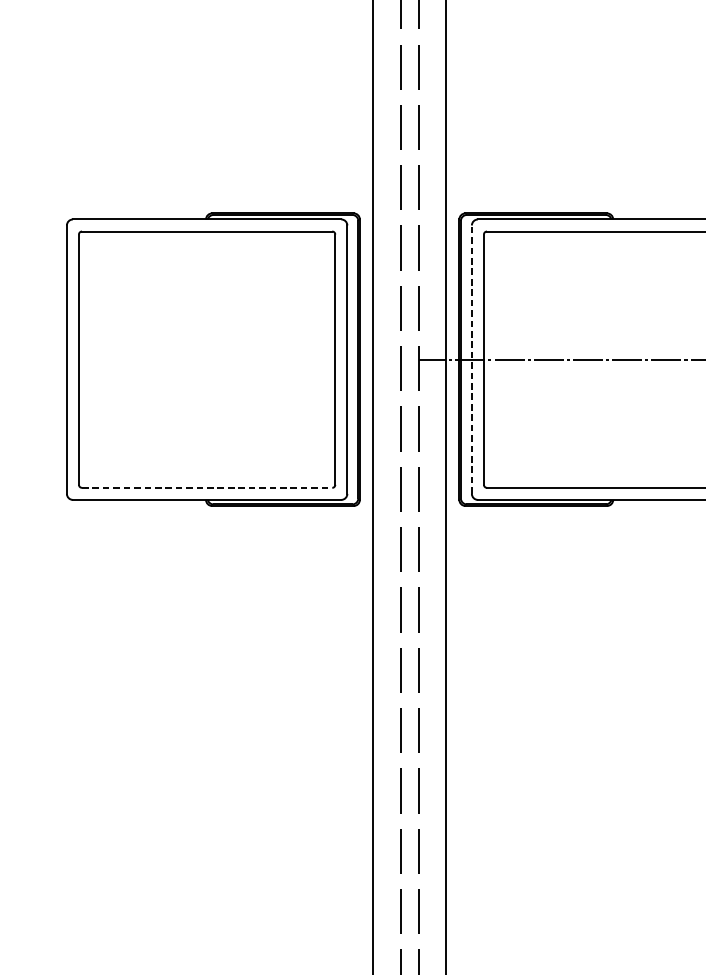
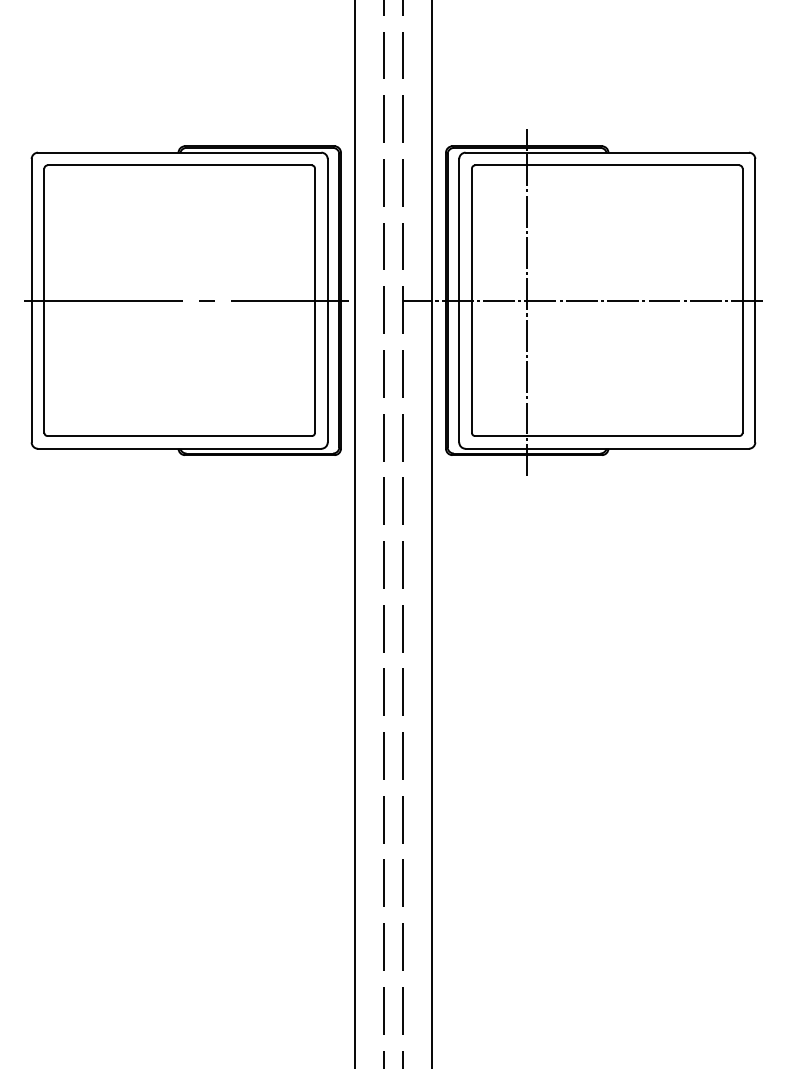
line: (212, 359) -> (185, 300), added
line: (472, 359) -> (459, 300), dashed -> solid
line: (536, 361) -> (527, 302), added
line: (207, 488) -> (180, 436), dashed -> solid

